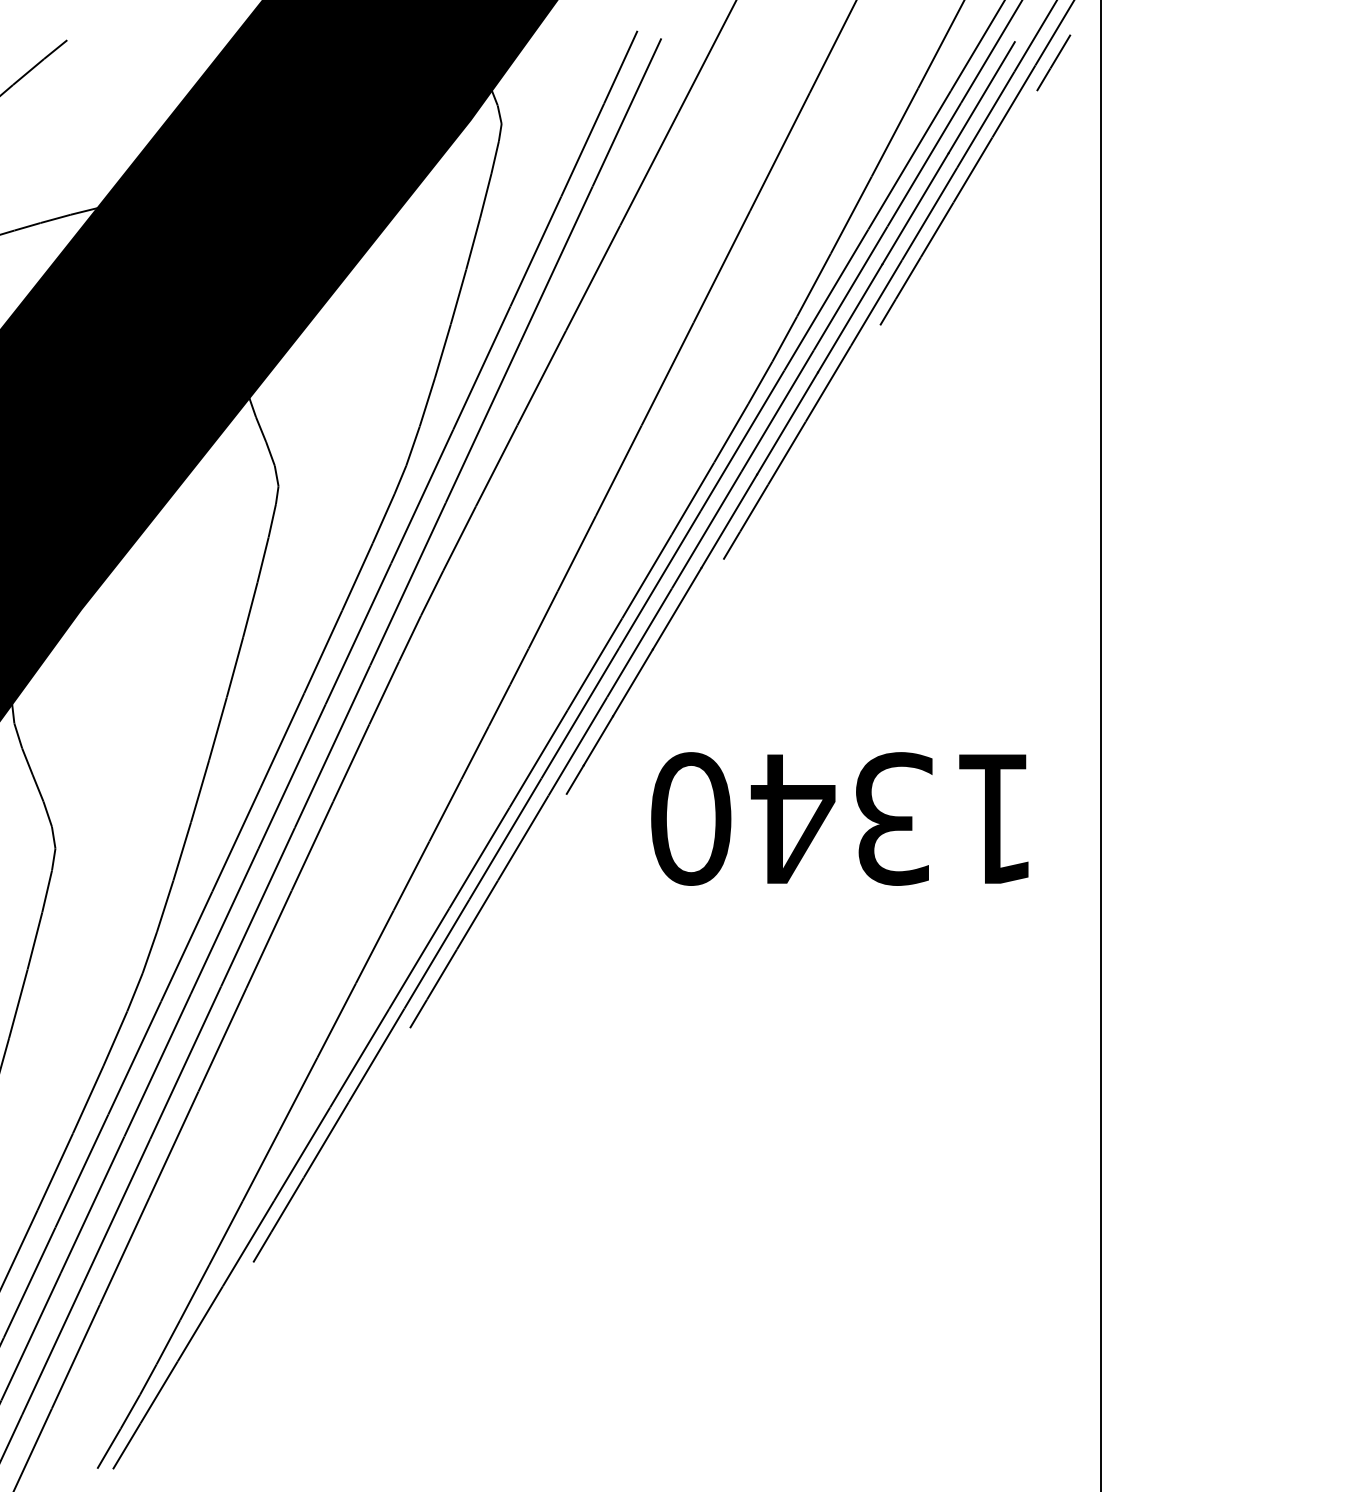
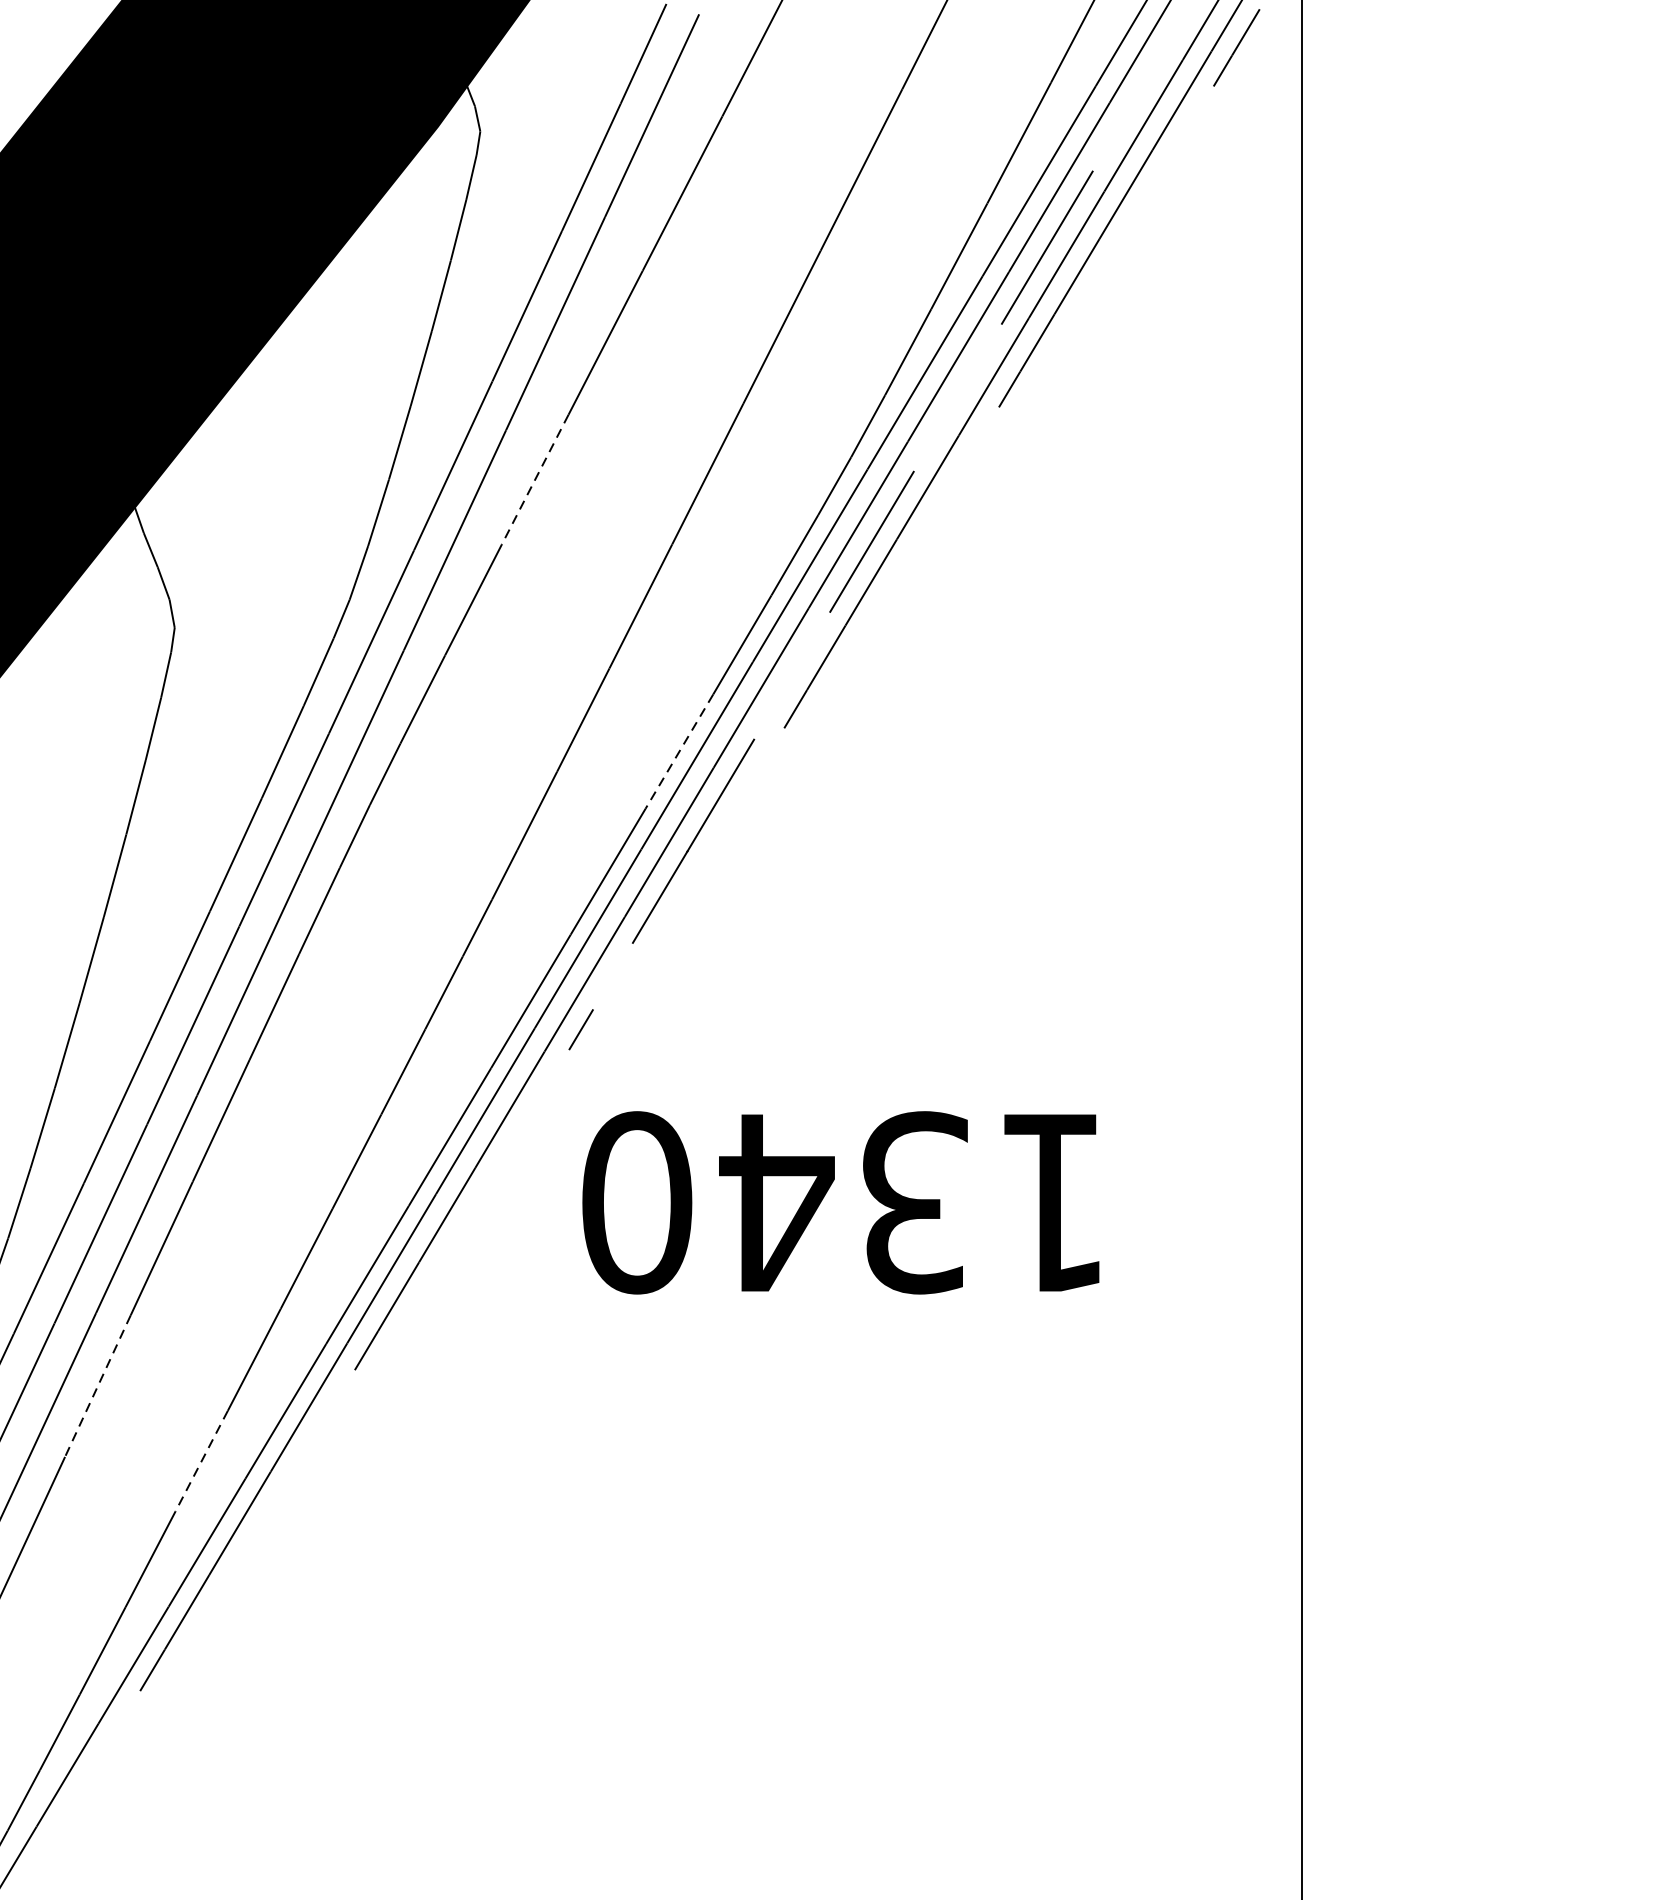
line: (981, 97) -> (1137, 95), removed
line: (850, 318) -> (958, 397), removed
line: (541, 378) -> (534, 480), solid -> dashed
line: (729, 520) -> (792, 674), removed
line: (646, 577) -> (678, 752), solid -> dashed
line: (598, 740) -> (613, 976), removed
text: (839, 818) -> (840, 1202), moved
line: (222, 1039) -> (97, 1385), solid -> dashed
line: (298, 1094) -> (202, 1461), solid -> dashed

